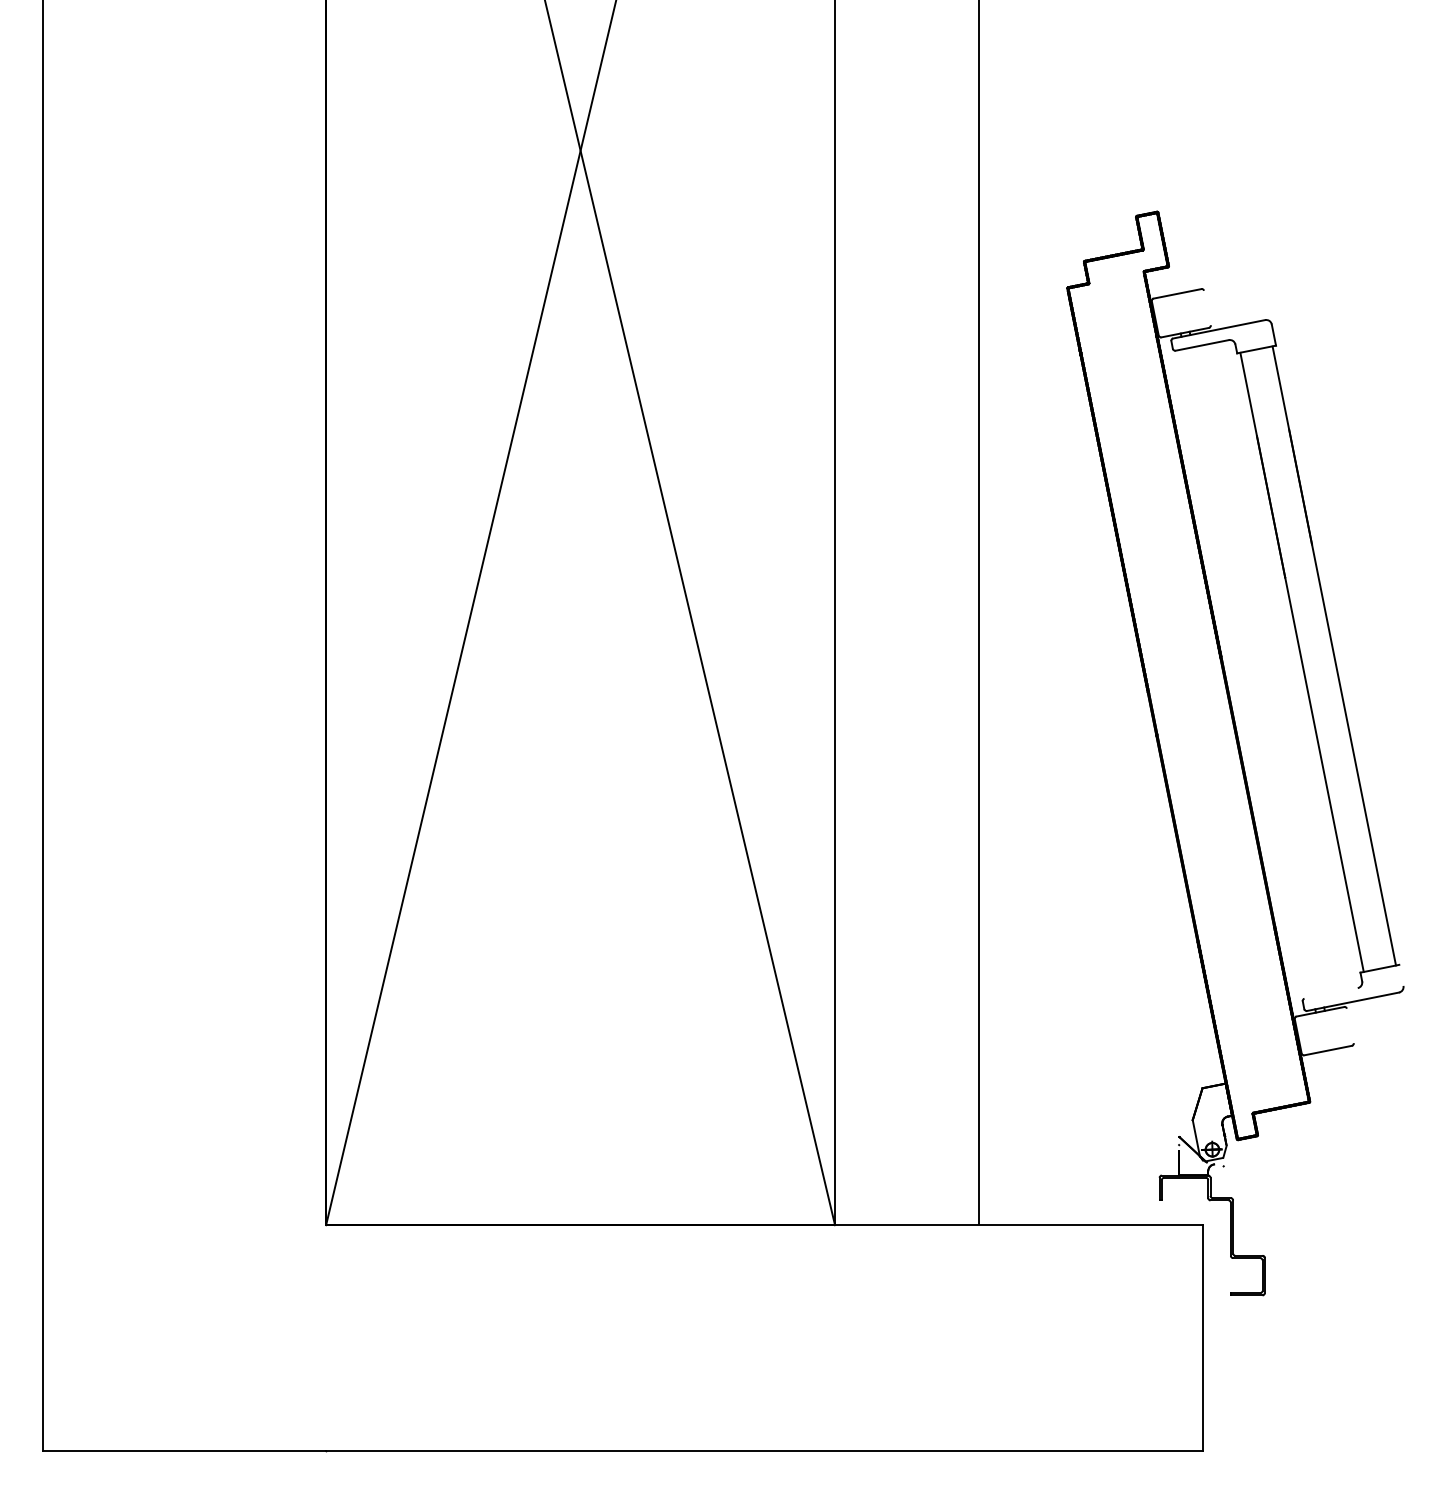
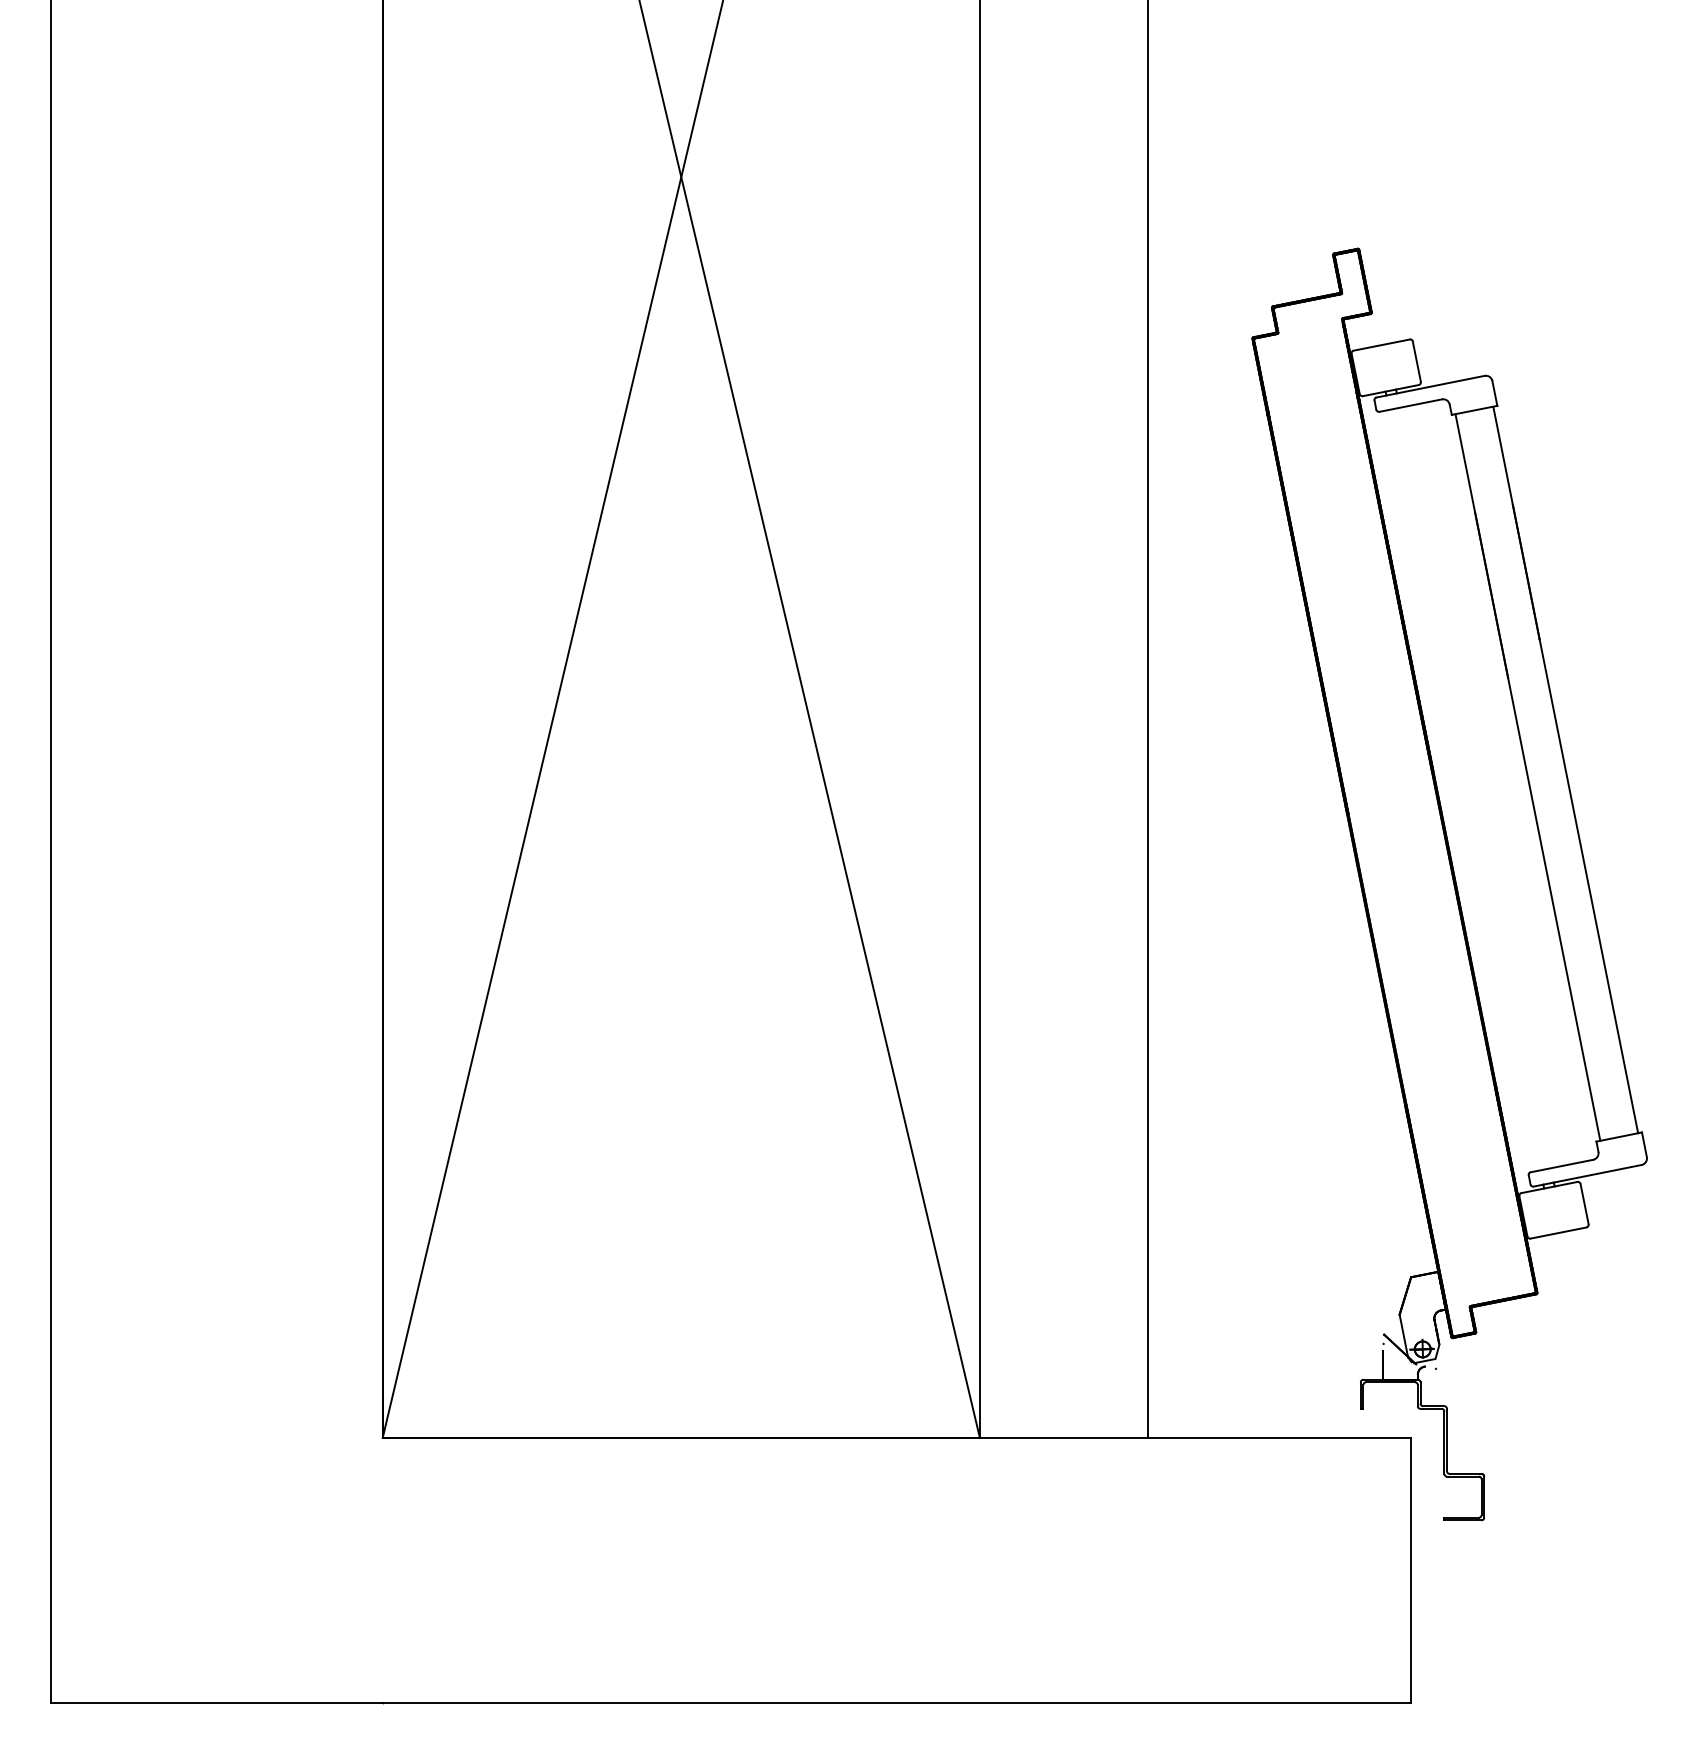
line: (1207, 307) -> (1416, 361), added
line: (1400, 975) -> (1643, 1144), added
line: (1330, 993) -> (1561, 1165), added
line: (1350, 1025) -> (1584, 1203), added

